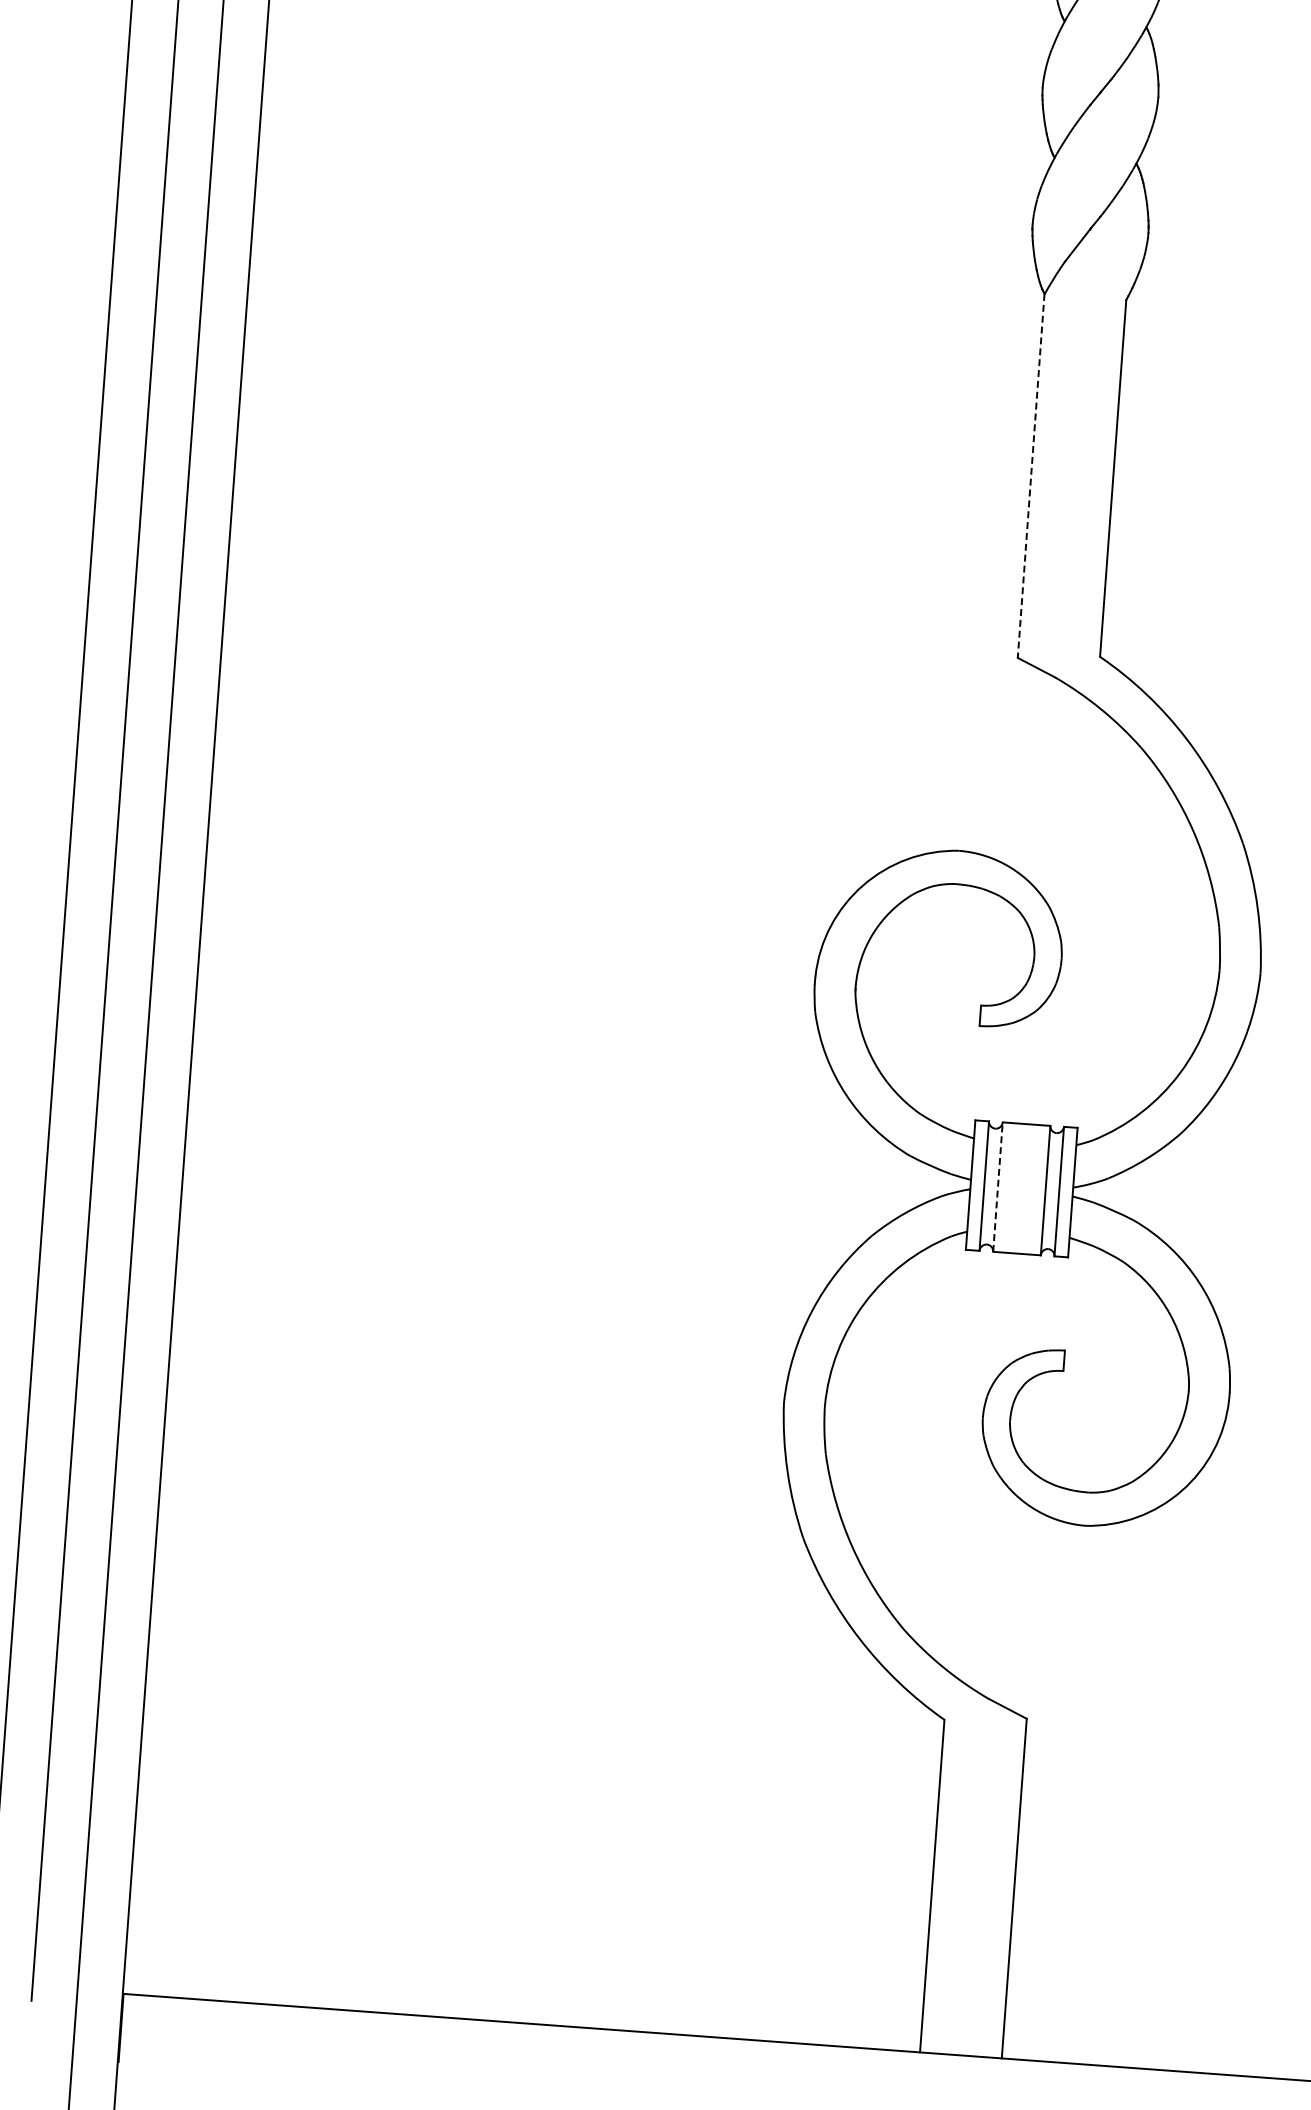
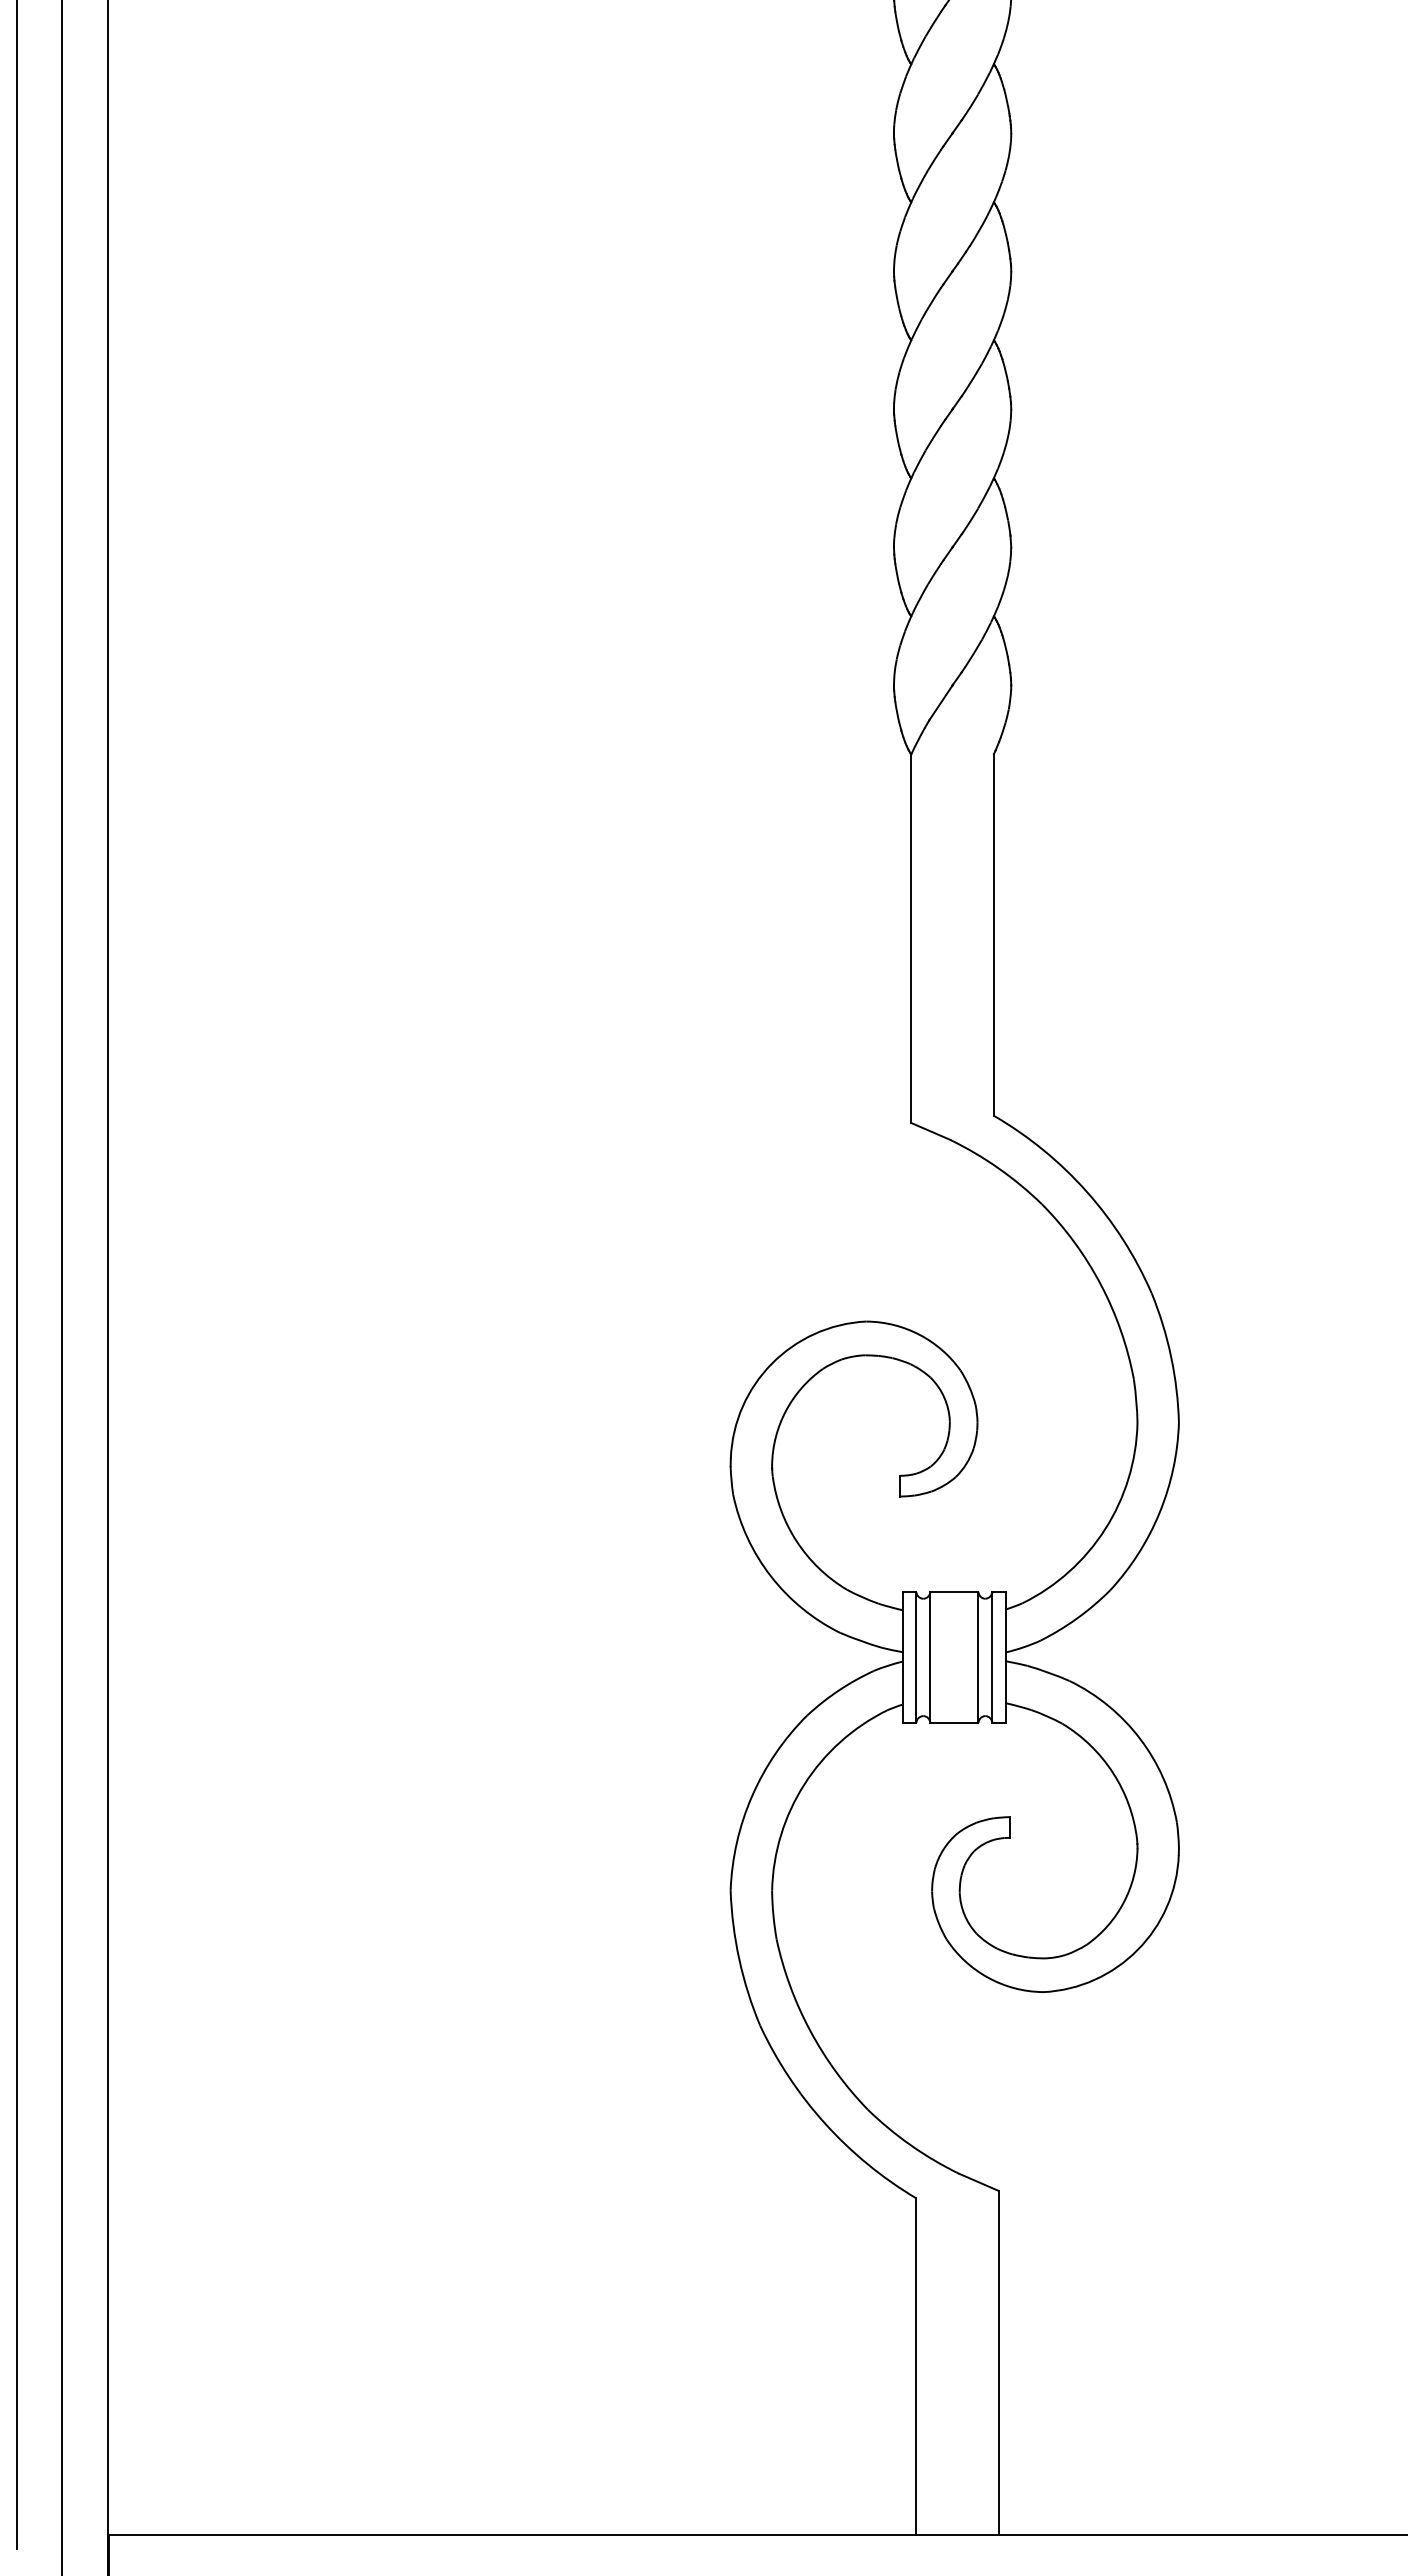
line: (1031, 476) -> (911, 939), dashed -> solid
line: (998, 1187) -> (930, 1657), dashed -> solid

